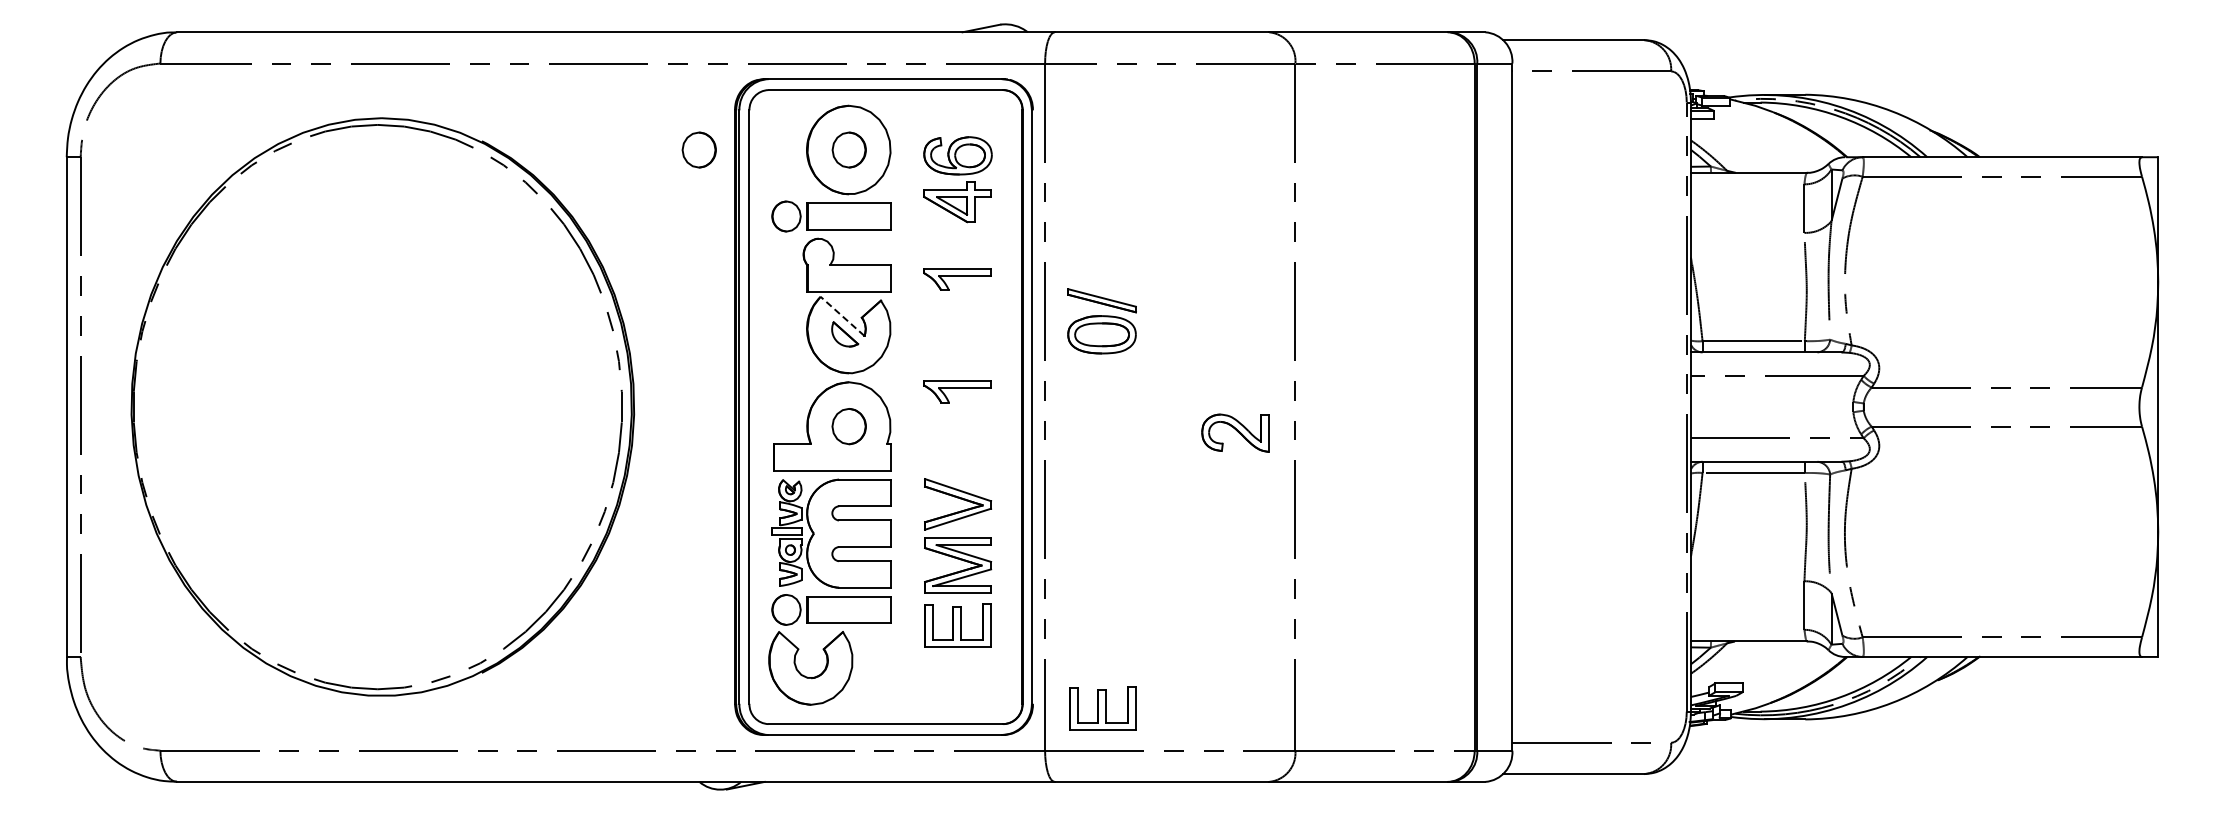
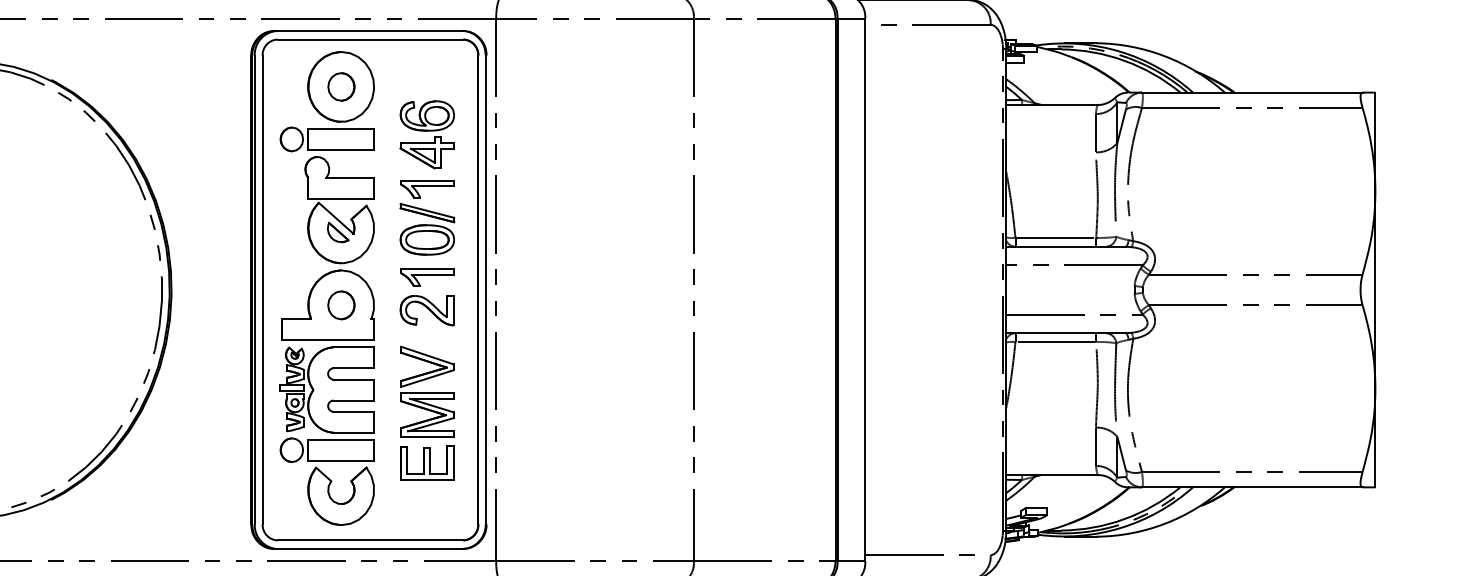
part: (698, 149) -> (222, 86), removed
part: (957, 179) -> (426, 134), moved
line: (842, 316) -> (336, 218), dashed -> solid
part: (1101, 321) -> (426, 229), moved
part: (1235, 432) -> (426, 310), moved
part: (807, 676) -> (338, 502), moved
part: (1102, 708) -> (541, 528), removed

